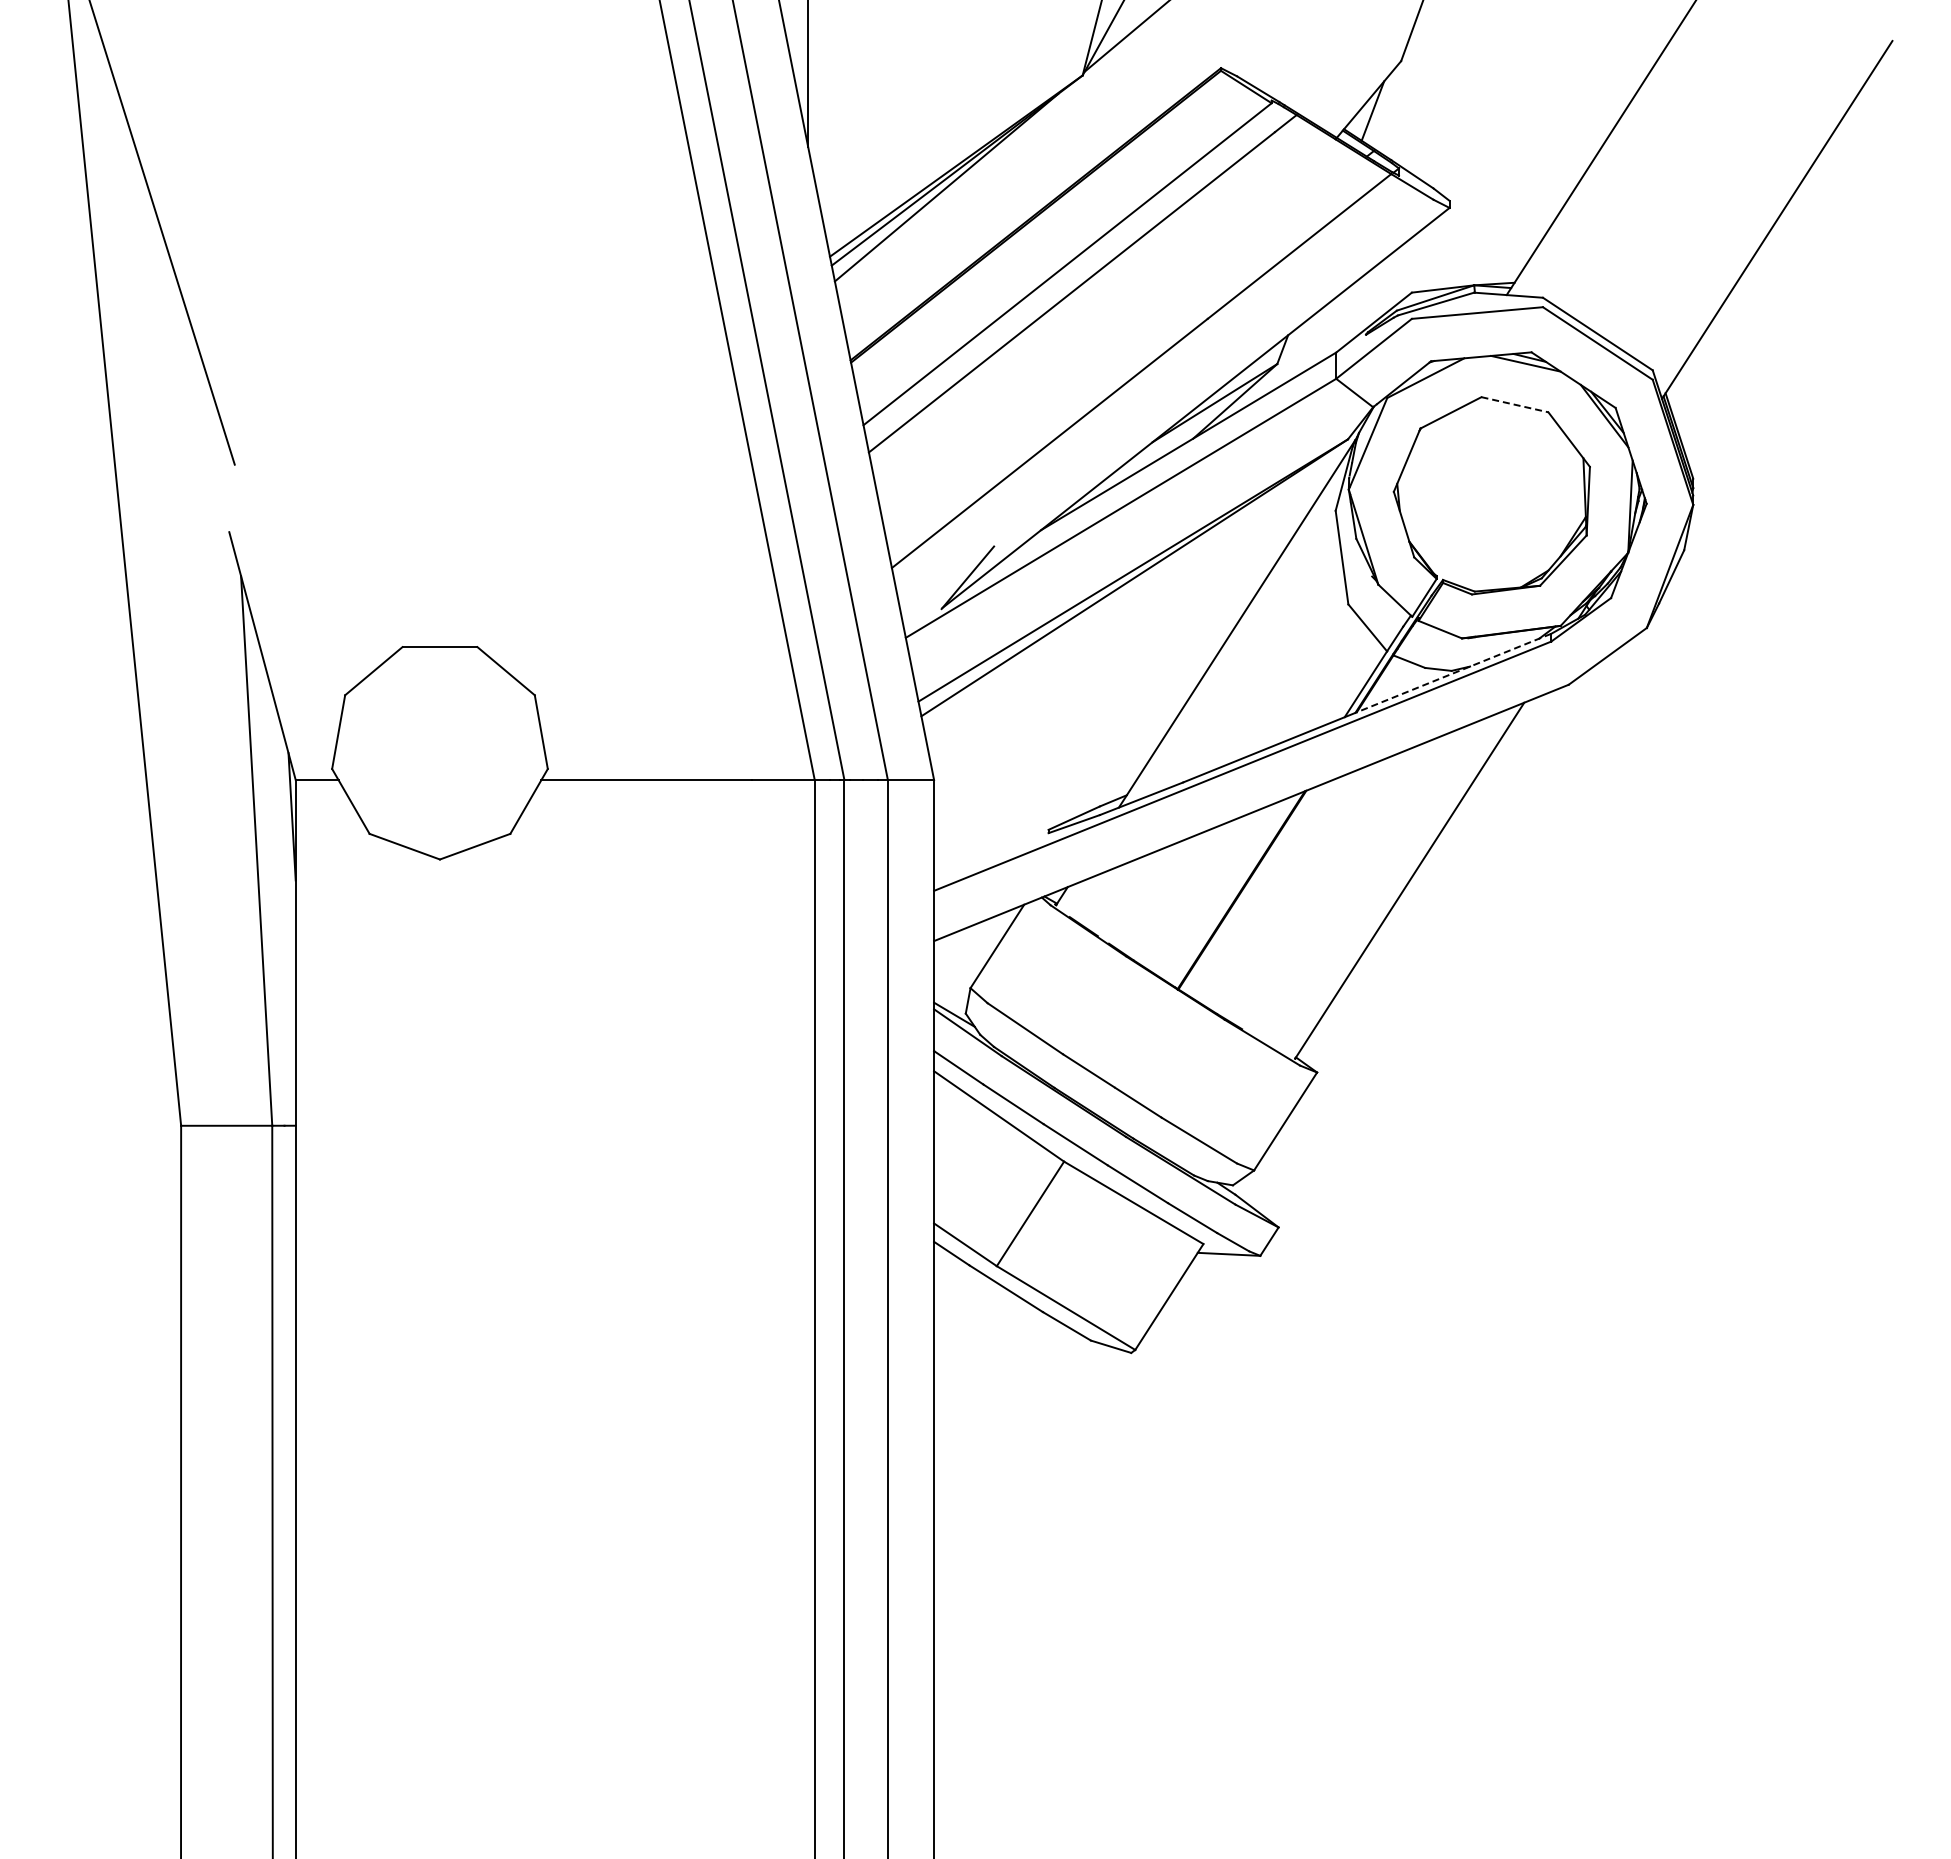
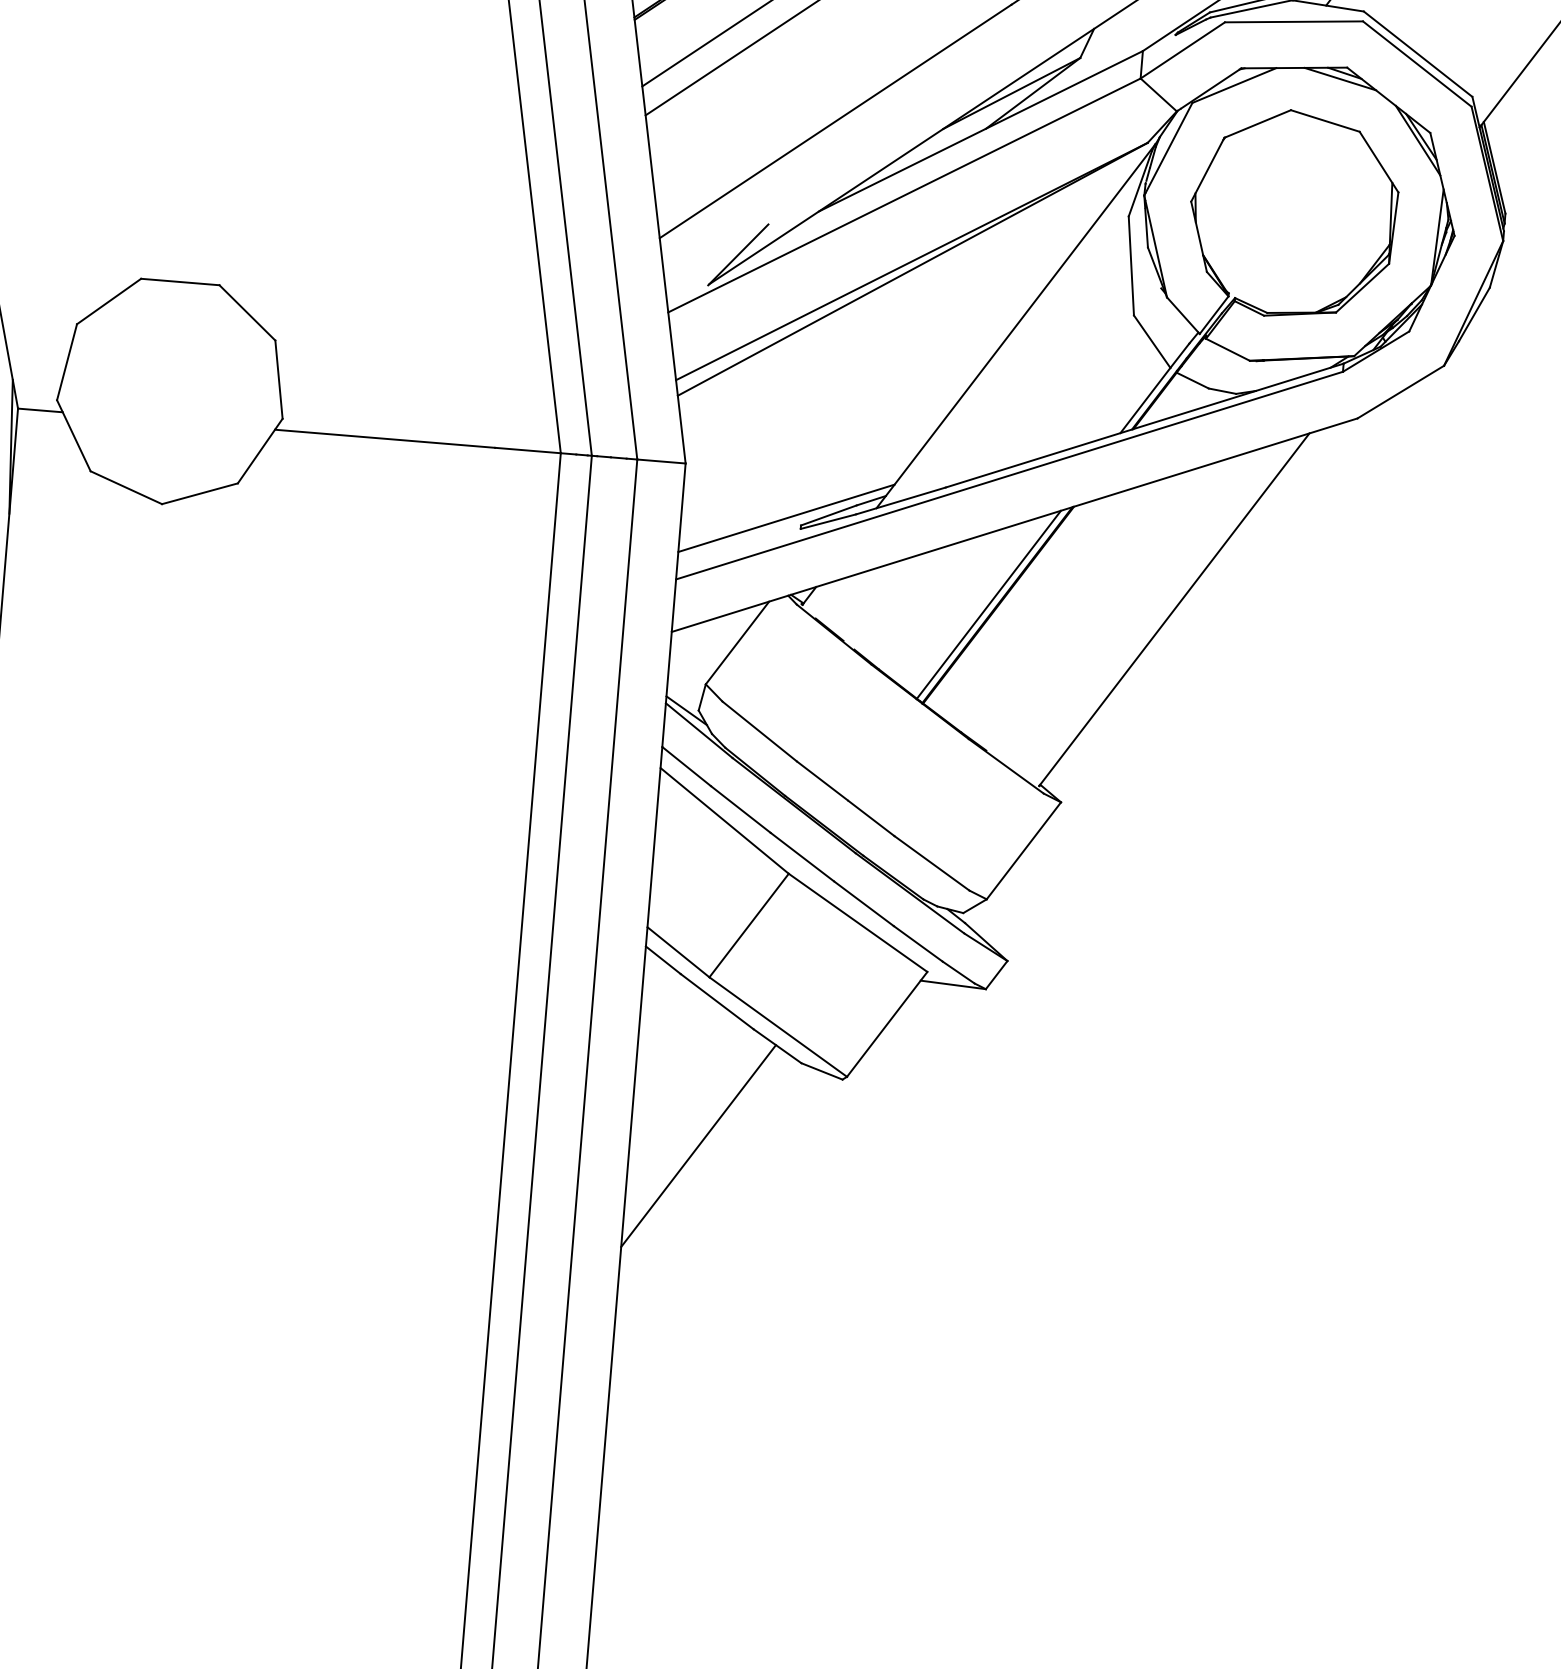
line: (1515, 404) -> (1325, 120), dashed -> solid
line: (1454, 673) -> (1239, 396), dashed -> solid
line: (1034, 823) -> (786, 517), added
line: (1232, 890) -> (988, 604), added
line: (999, 1427) -> (698, 1146), added

